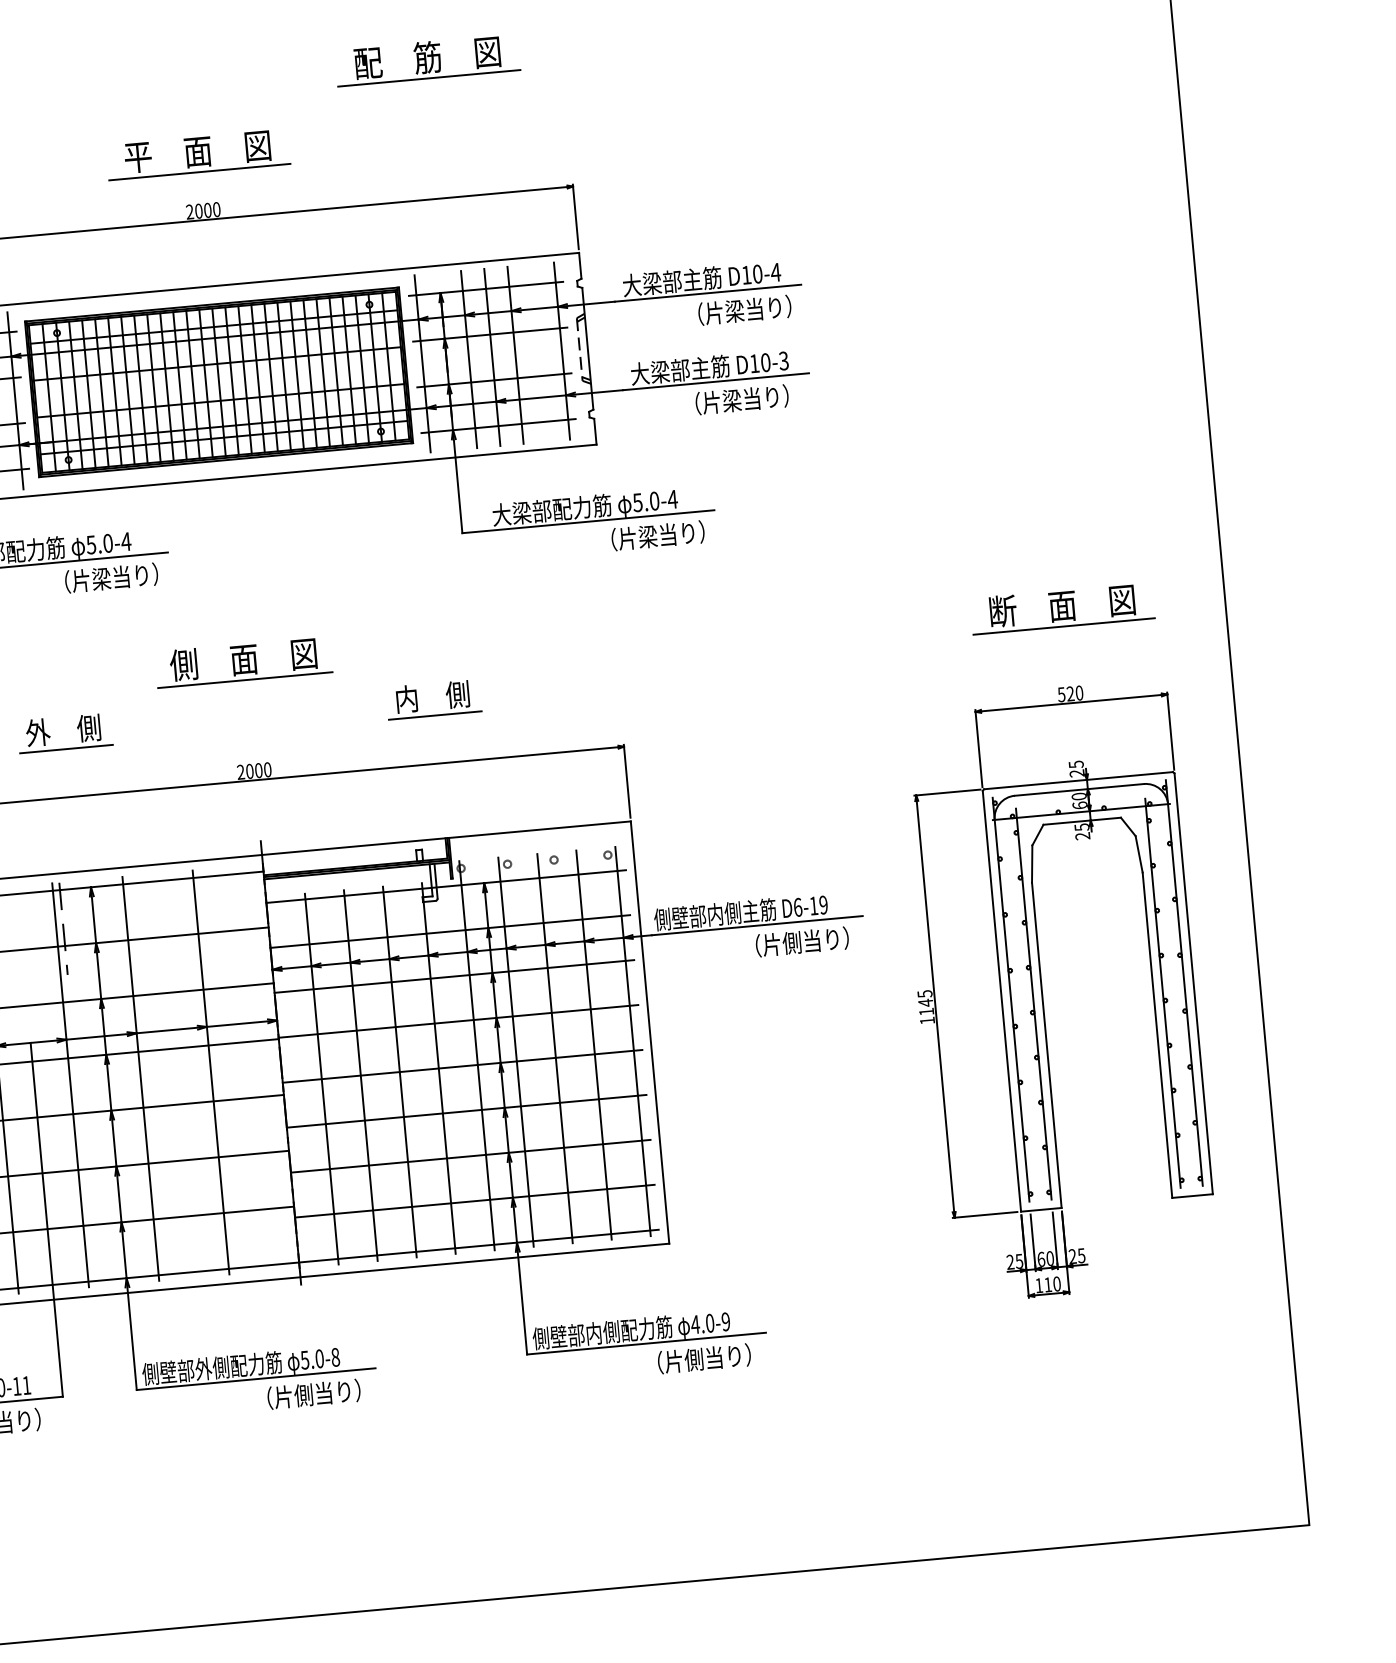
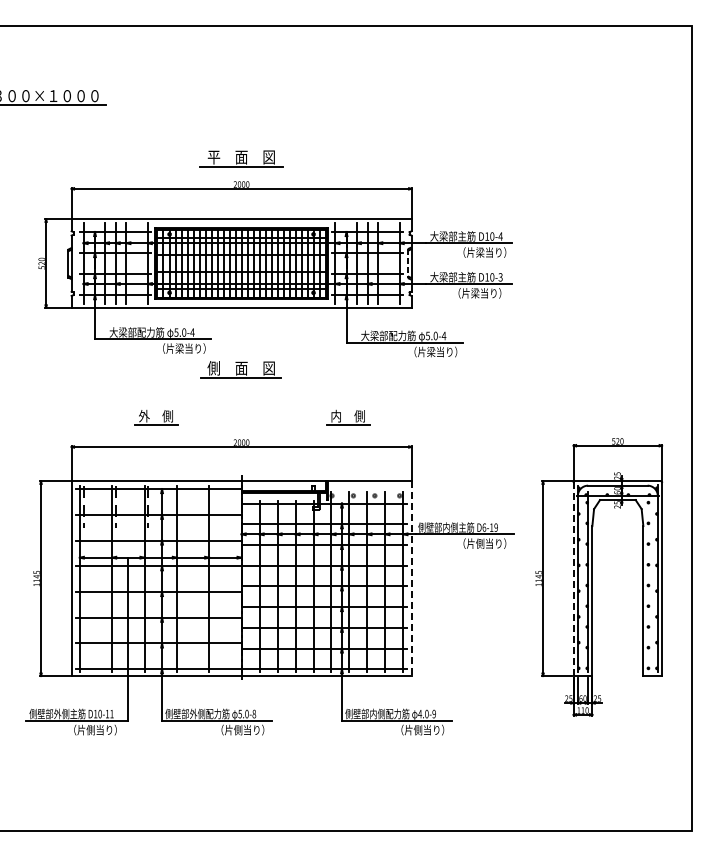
part: (425, 59) -> (349, 124), removed
part: (1061, 607) -> (617, 401), removed
part: (242, 662) -> (240, 369), moved
part: (446, 696) -> (354, 416), moved
line: (1162, 991) -> (647, 581), removed
line: (1001, 1002) -> (573, 579), solid -> dashed
line: (650, 1034) -> (411, 579), solid -> dashed

